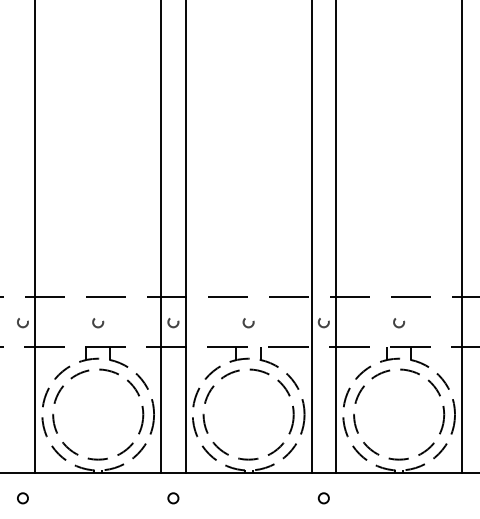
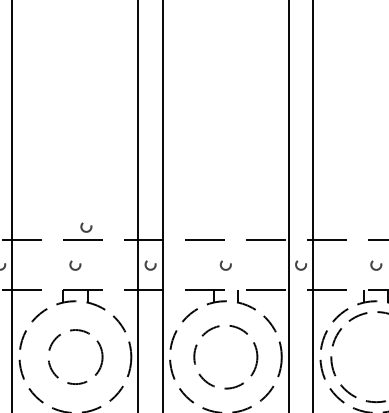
circle: (109, 285) -> (86, 228), added
circle: (98, 414) -> (75, 357), size x0.6
circle: (248, 414) -> (225, 357), size x0.7

